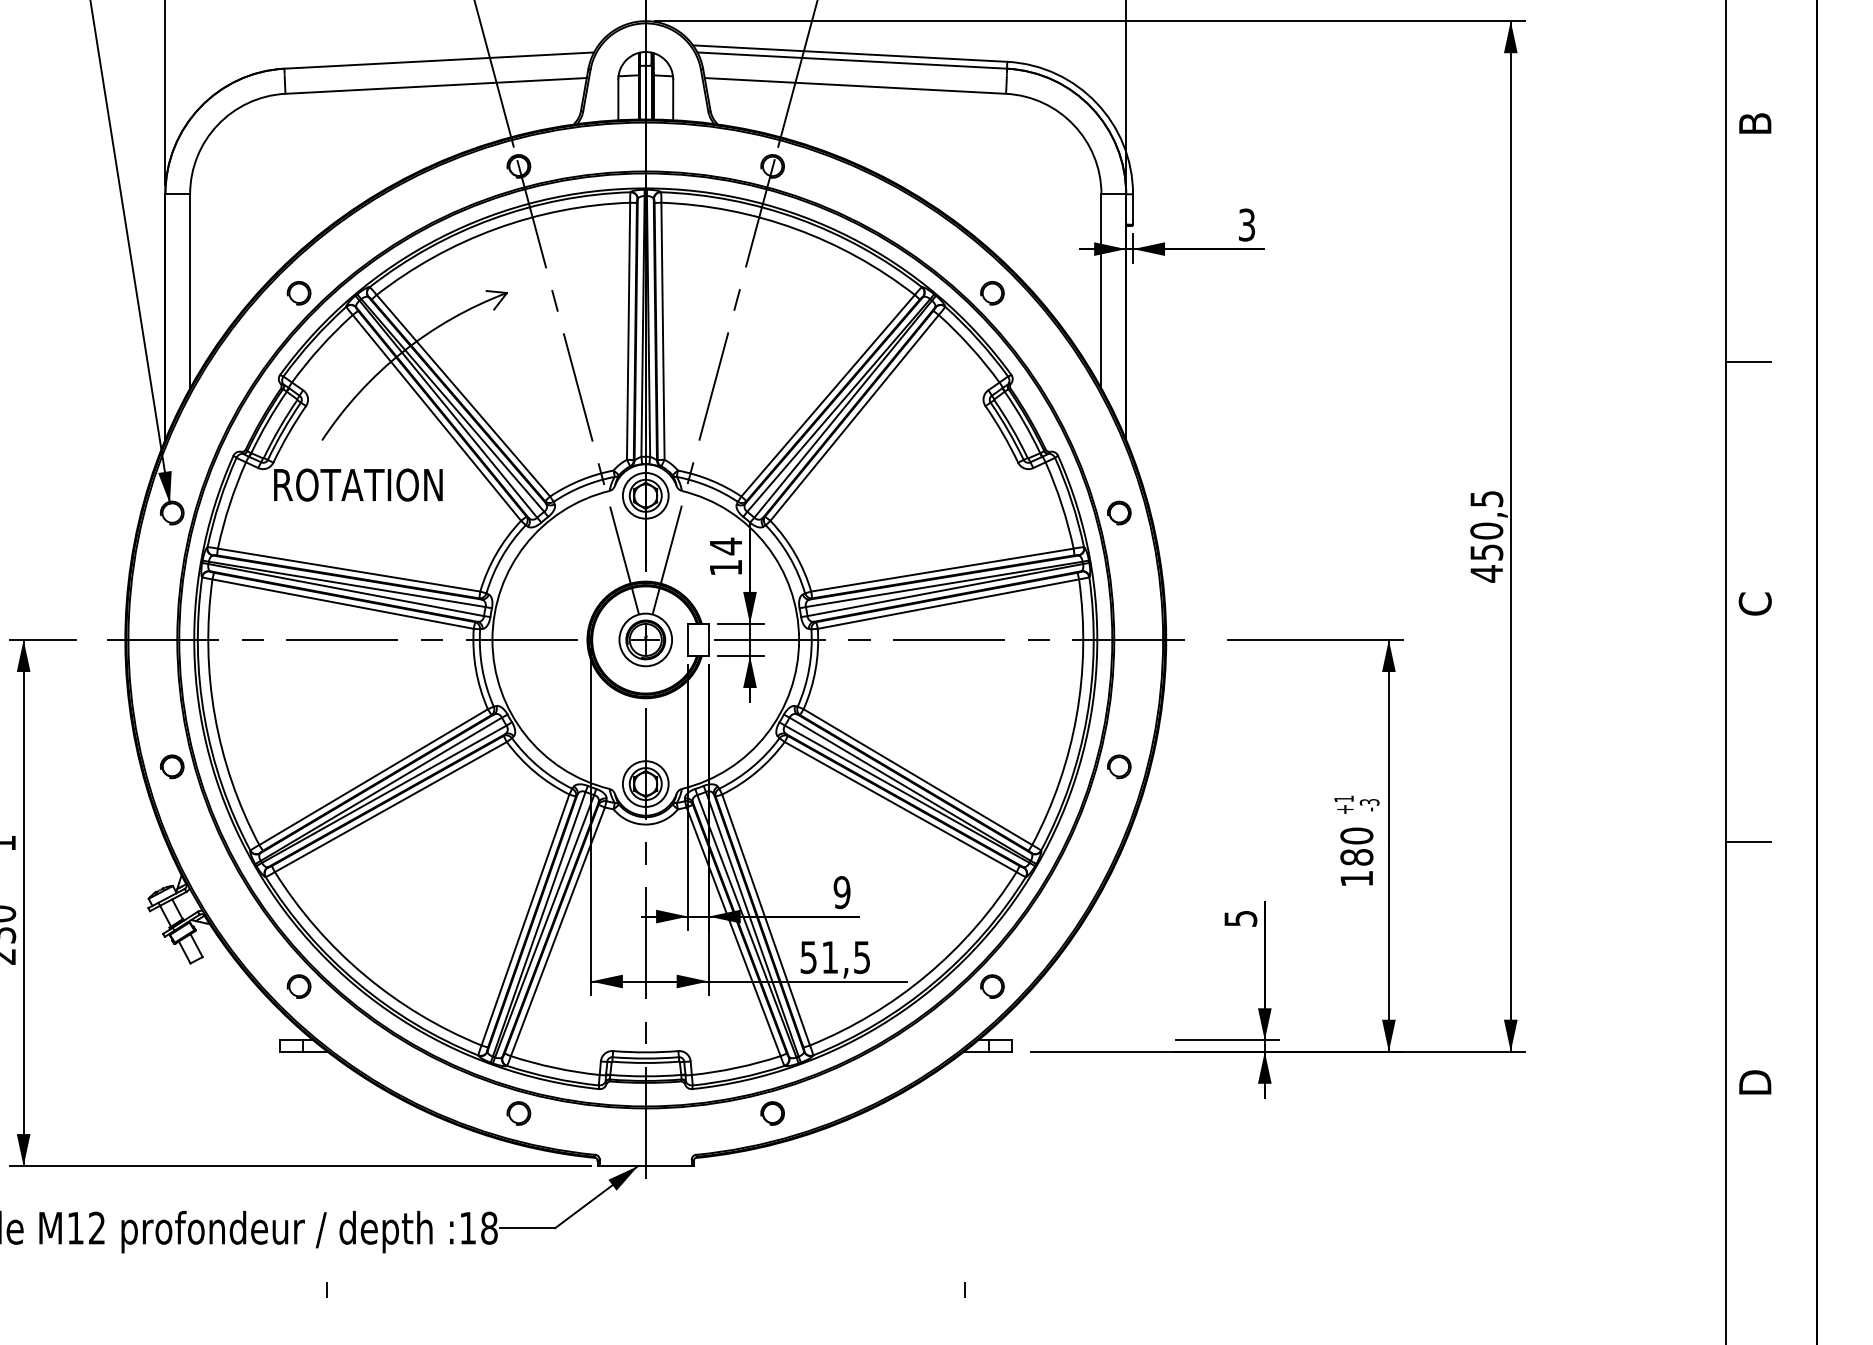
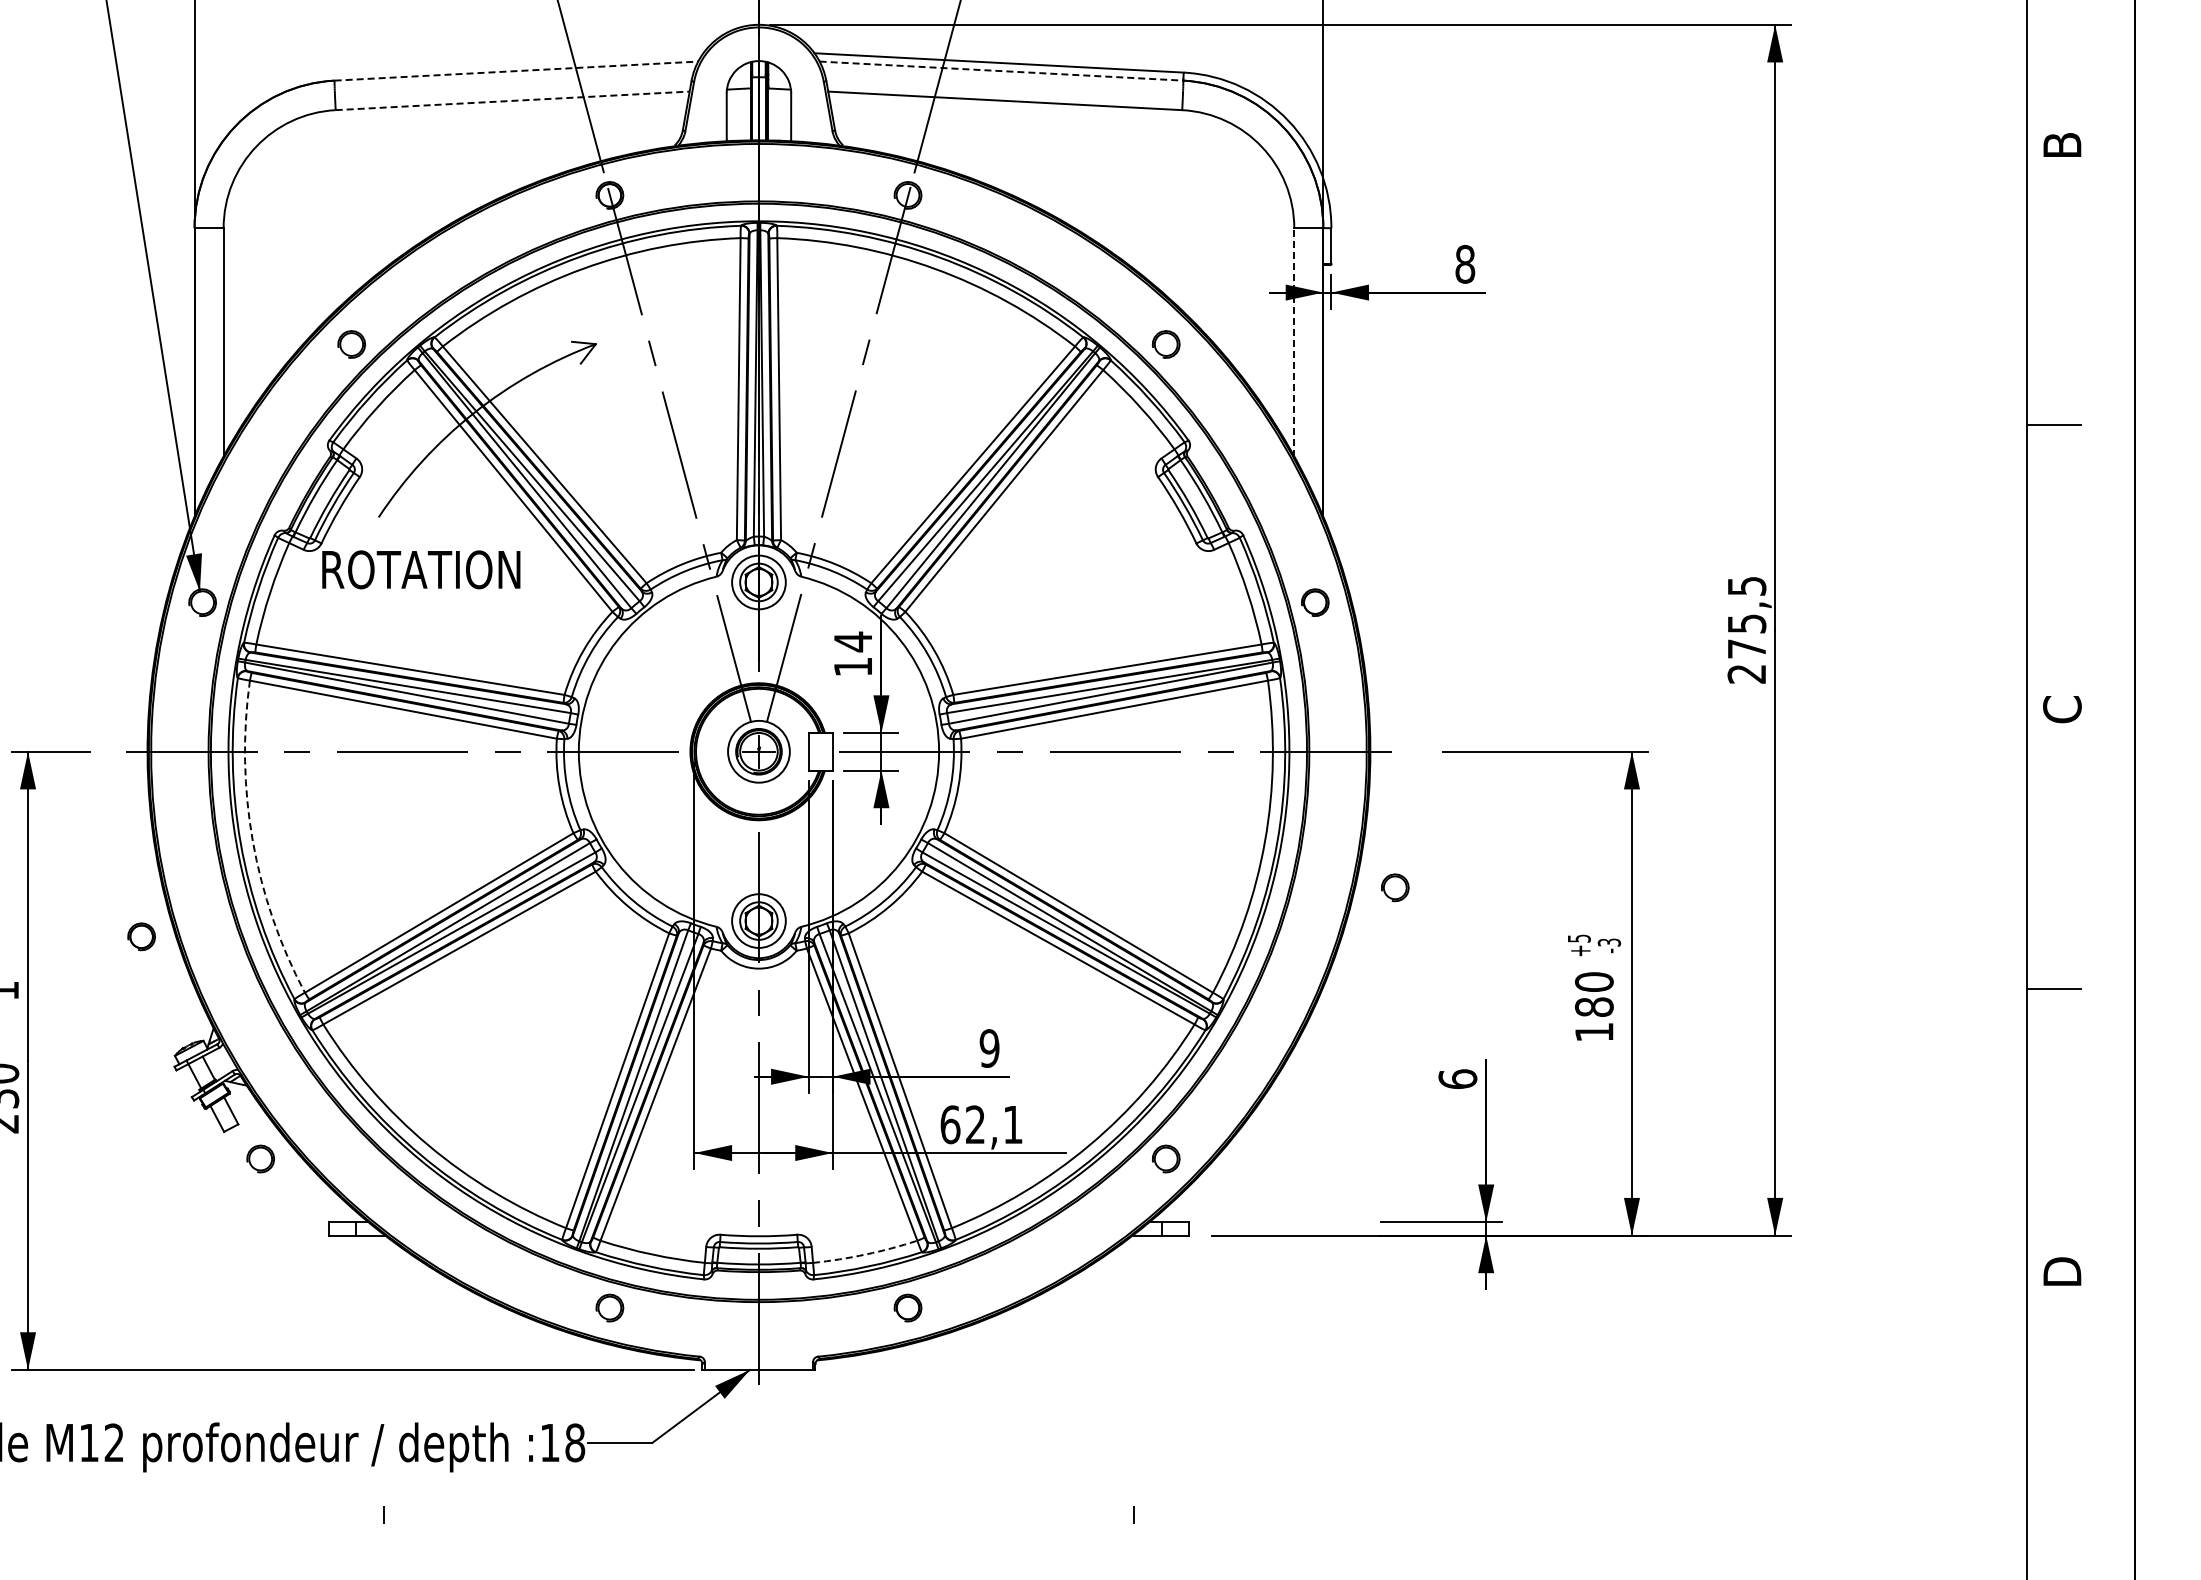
line: (439, 60) -> (516, 71), solid -> dashed
line: (852, 60) -> (1001, 71), solid -> dashed
line: (436, 85) -> (513, 100), solid -> dashed
text: (1247, 225) -> (1465, 264), 3 -> 8
line: (1101, 291) -> (1294, 342), solid -> dashed
text: (1486, 552) -> (1746, 649), 450,5 -> 275,5
arc: (214, 716) -> (252, 841), solid -> dashed
part: (172, 766) -> (141, 936), moved
part: (1119, 766) -> (1395, 887), moved
text: (1344, 798) -> (1579, 938), +1 -> +5
text: (1240, 918) -> (1457, 1078), 5 -> 6
text: (835, 957) -> (981, 1124), 51,5 -> 62,1
part: (298, 986) -> (260, 1158), moved
arc: (736, 1067) -> (865, 1254), solid -> dashed

